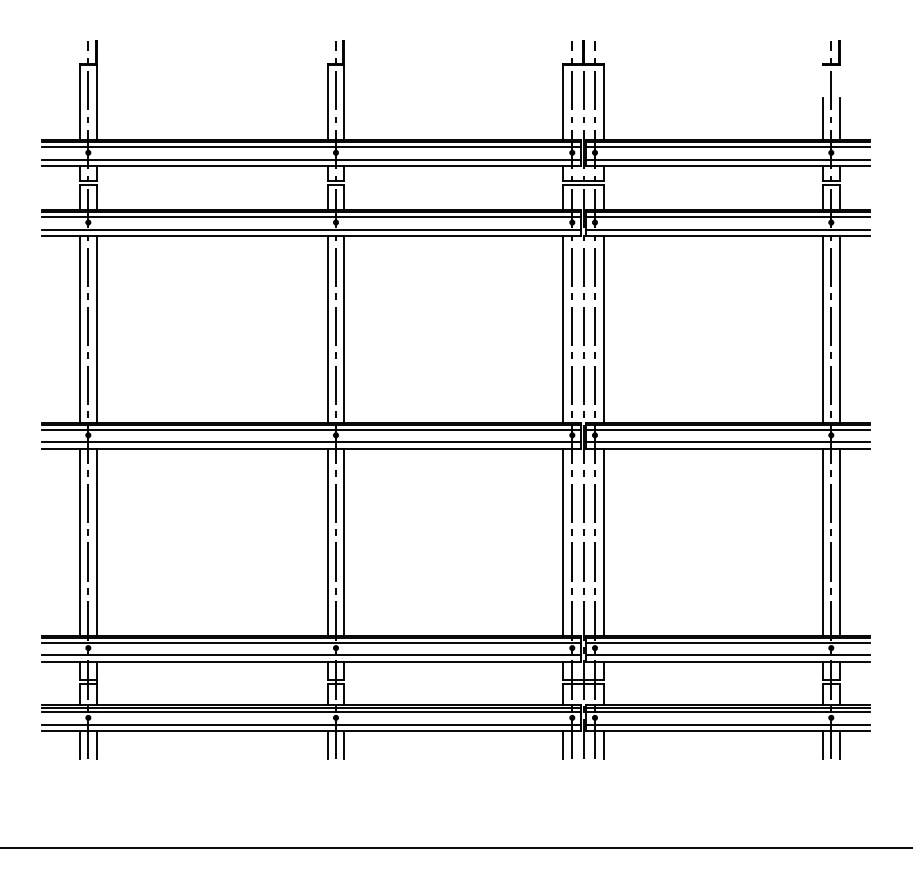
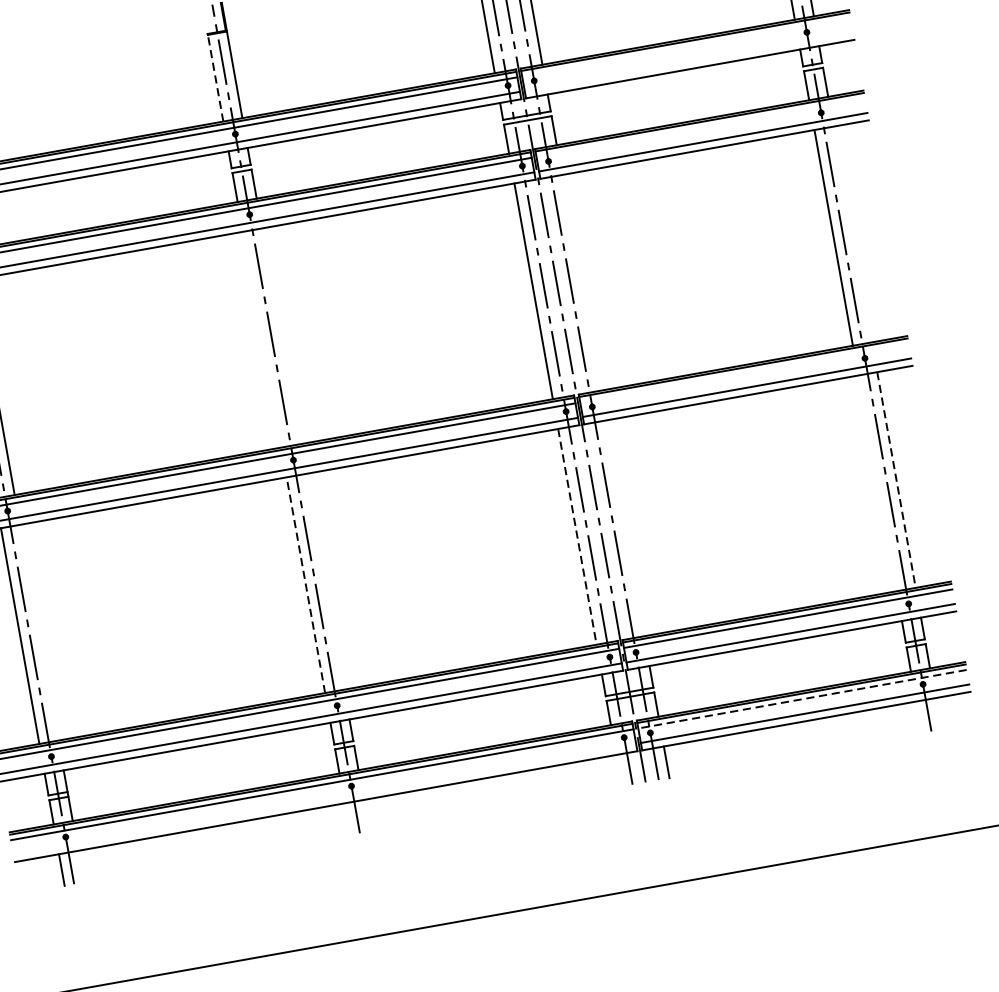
line: (327, 102) -> (215, 77), solid -> dashed
line: (727, 147) -> (686, 47), removed
line: (727, 159) -> (688, 61), removed
line: (727, 216) -> (700, 127), removed
line: (327, 328) -> (261, 338), removed
line: (344, 328) -> (281, 335), removed
line: (604, 328) -> (581, 281), removed
line: (839, 328) -> (852, 233), removed
line: (727, 429) -> (744, 372), removed
line: (96, 541) -> (38, 631), removed
line: (327, 541) -> (305, 584), solid -> dashed
line: (344, 541) -> (325, 580), removed
line: (604, 541) -> (625, 527), removed
line: (823, 541) -> (877, 482), removed
line: (563, 542) -> (578, 537), solid -> dashed
line: (839, 542) -> (896, 480), solid -> dashed
line: (727, 712) -> (802, 699), solid -> dashed
line: (311, 724) -> (324, 798), removed
line: (96, 744) -> (80, 866), removed
line: (327, 744) -> (347, 818), removed
line: (344, 744) -> (366, 815), removed
line: (563, 744) -> (619, 770), removed
line: (823, 744) -> (919, 716), removed
line: (839, 744) -> (937, 713), removed

